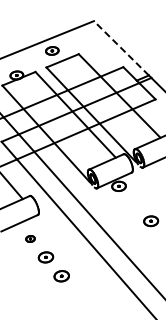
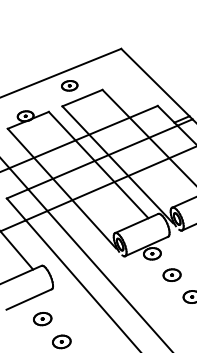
line: (121, 48) -> (155, 82), dashed -> solid
part: (134, 203) -> (171, 275), added
part: (30, 238) -> (42, 318), size x1.67

